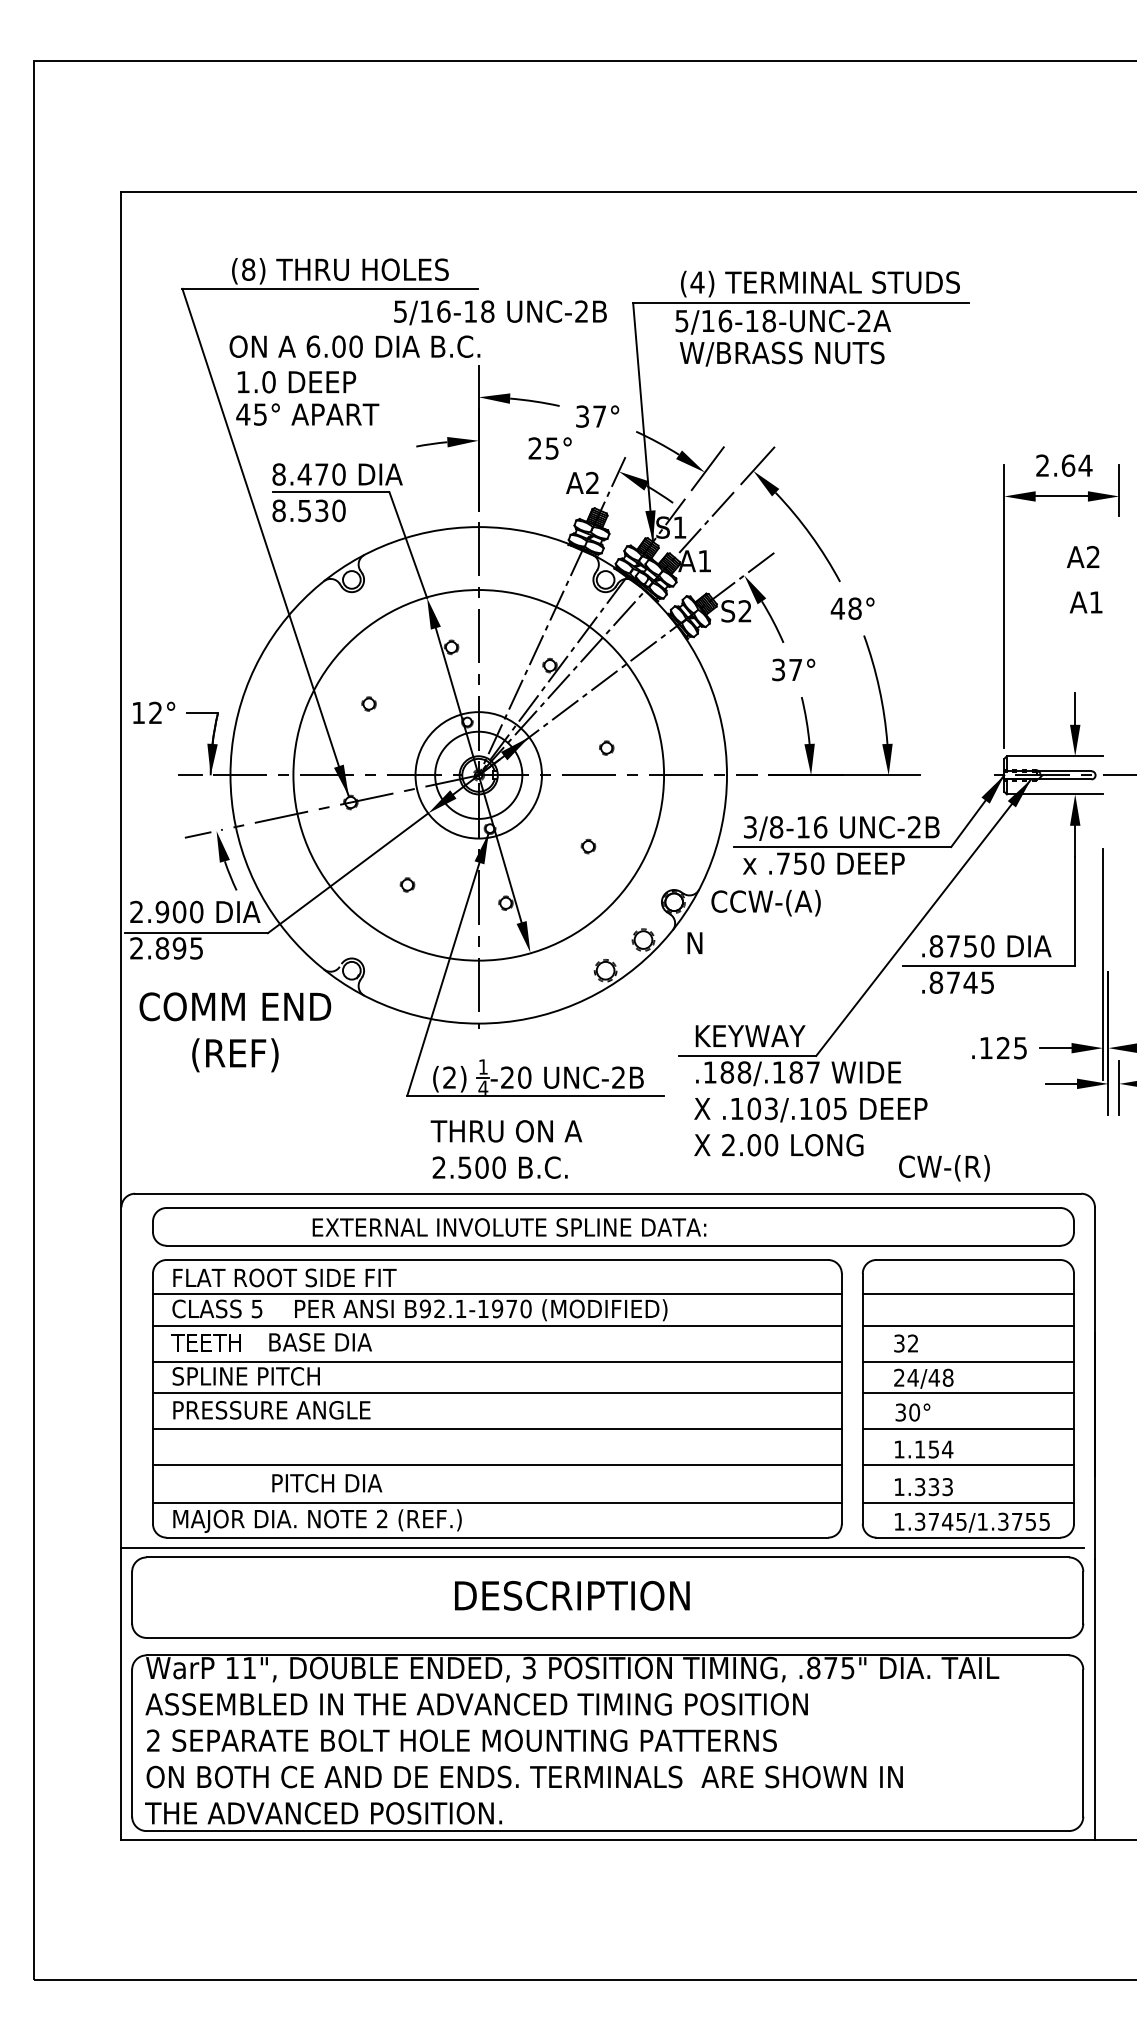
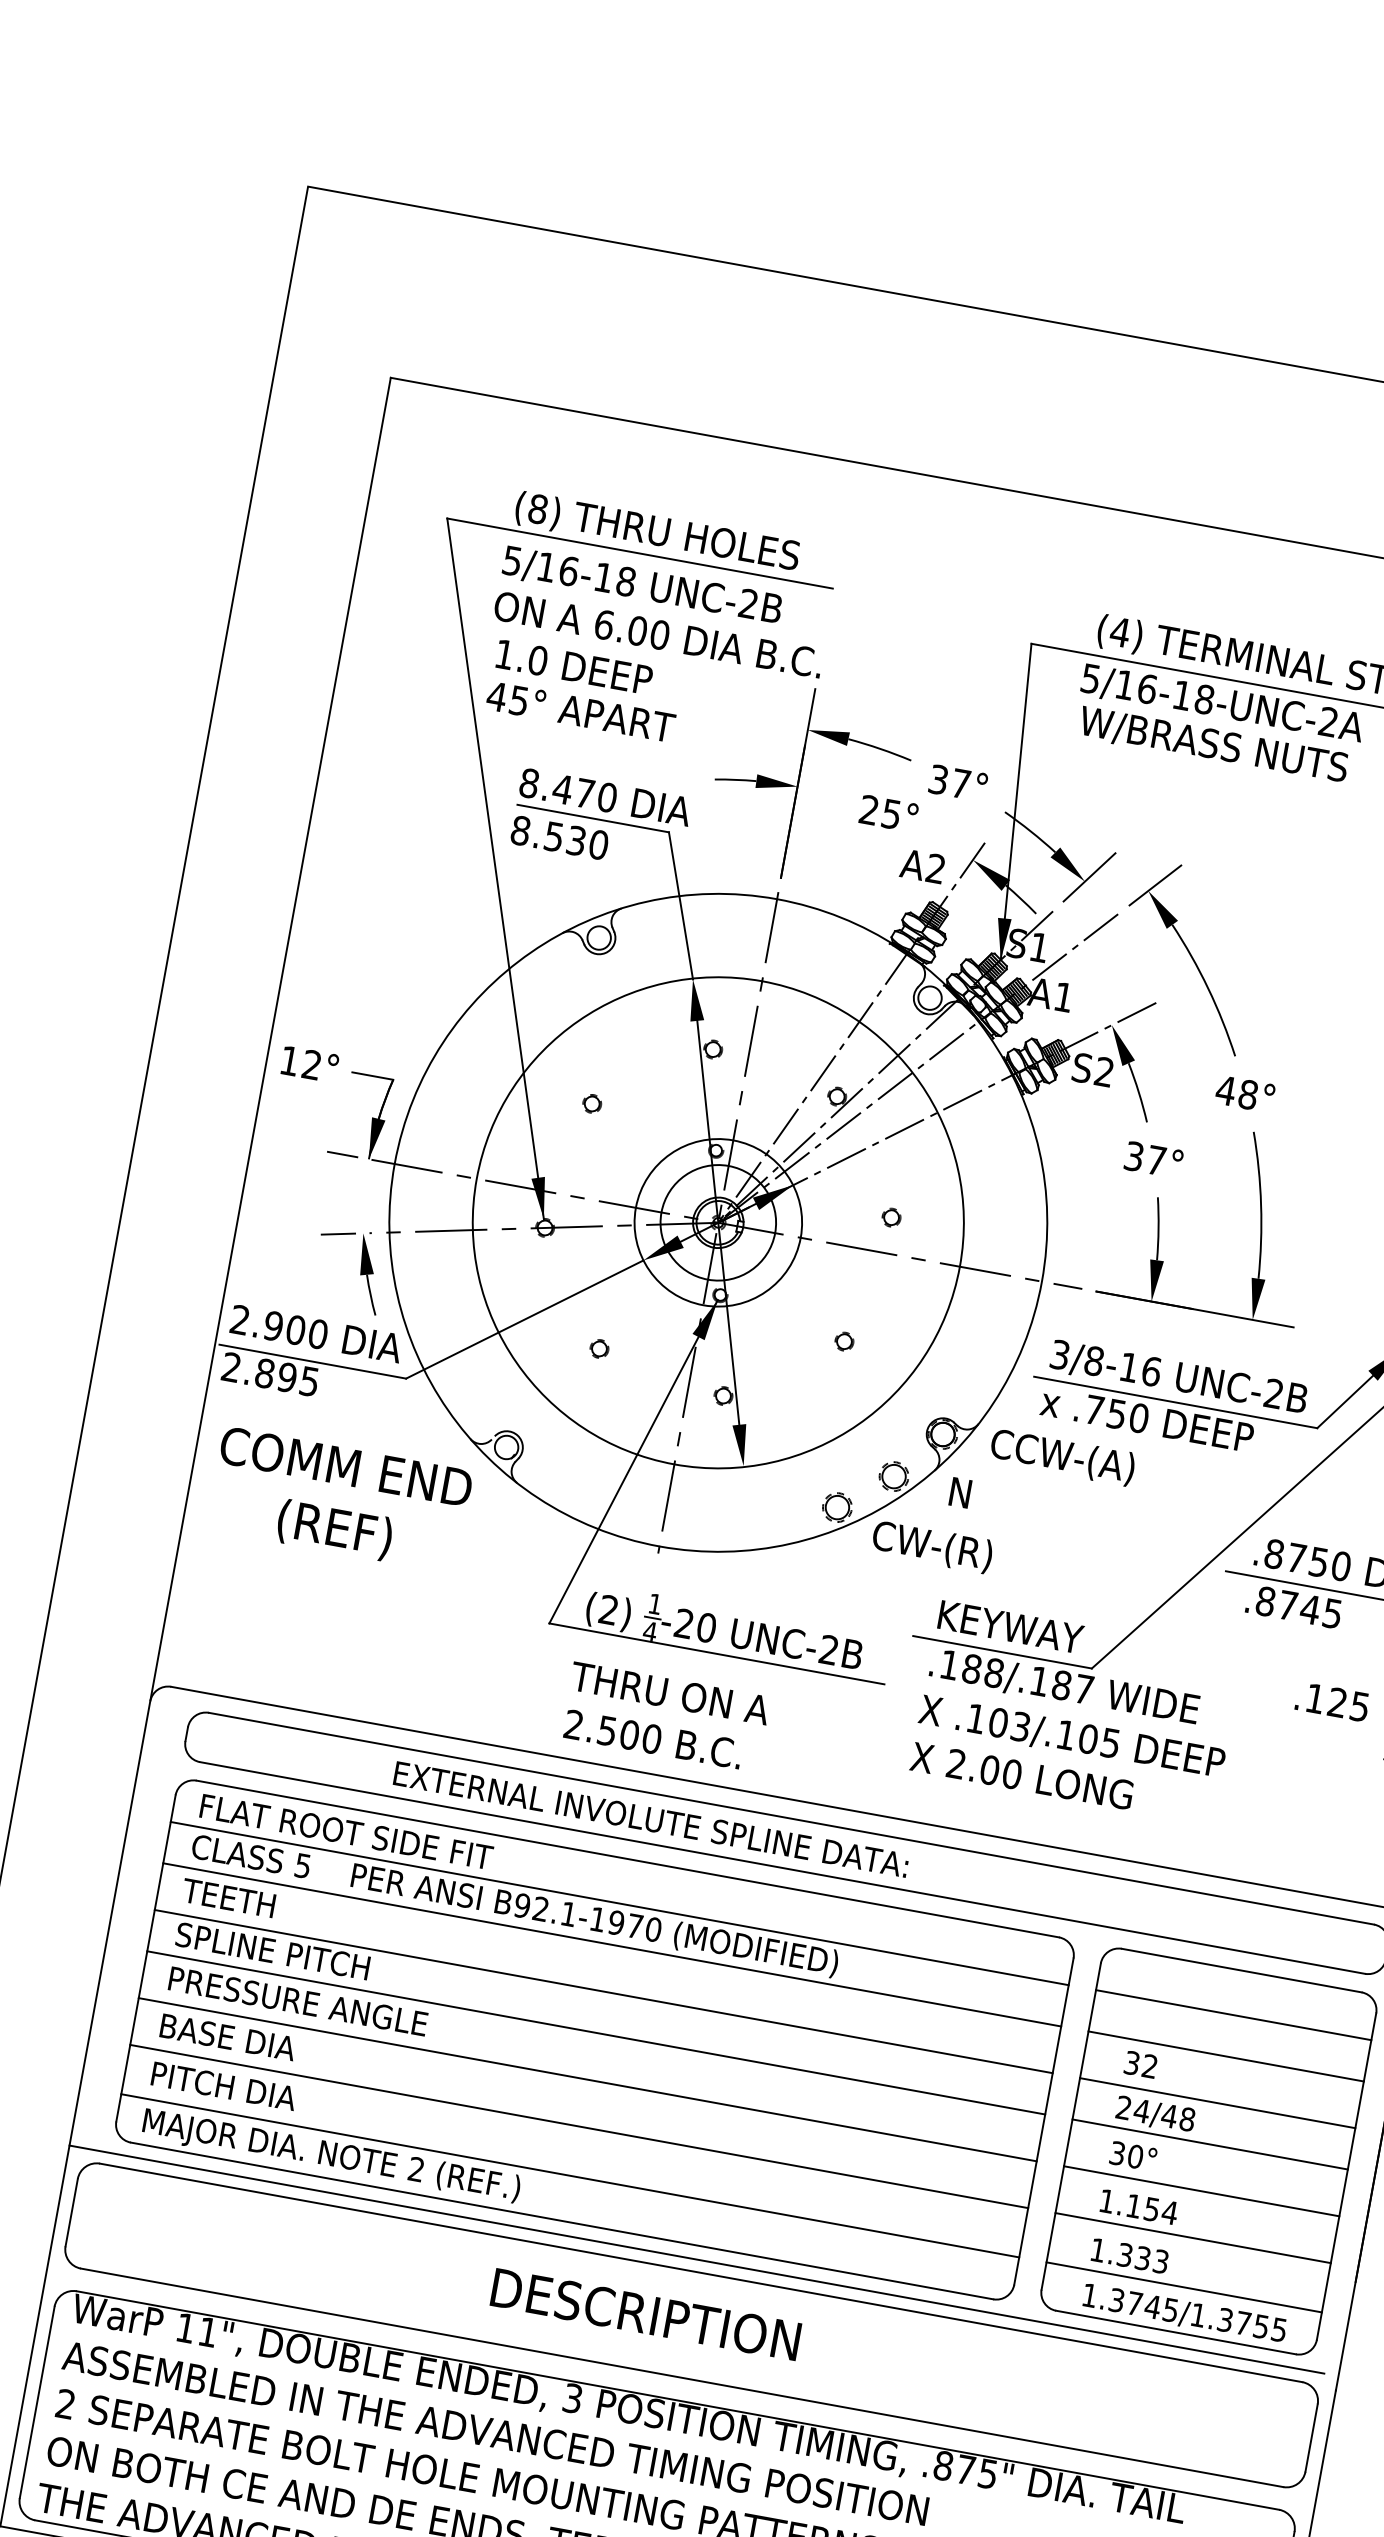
text: (500, 312) -> (642, 585), moved
text: (944, 1168) -> (932, 1547), moved
text: (320, 1342) -> (227, 2037), moved
text: (327, 1483) -> (224, 2086), moved

